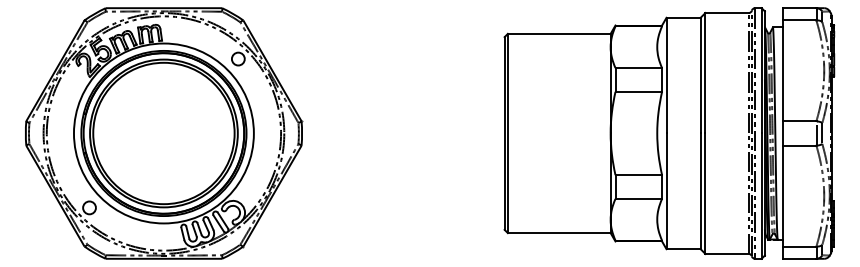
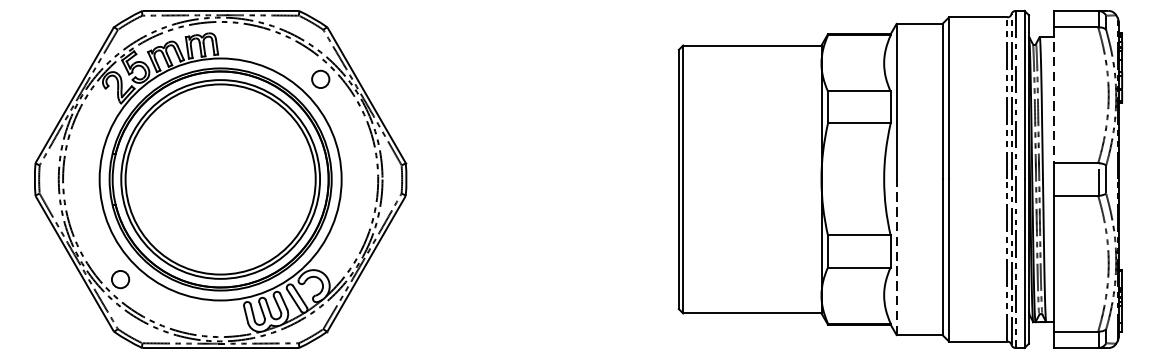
line: (783, 71) -> (1053, 96), solid -> dashed
line: (666, 191) -> (896, 257), solid -> dashed

